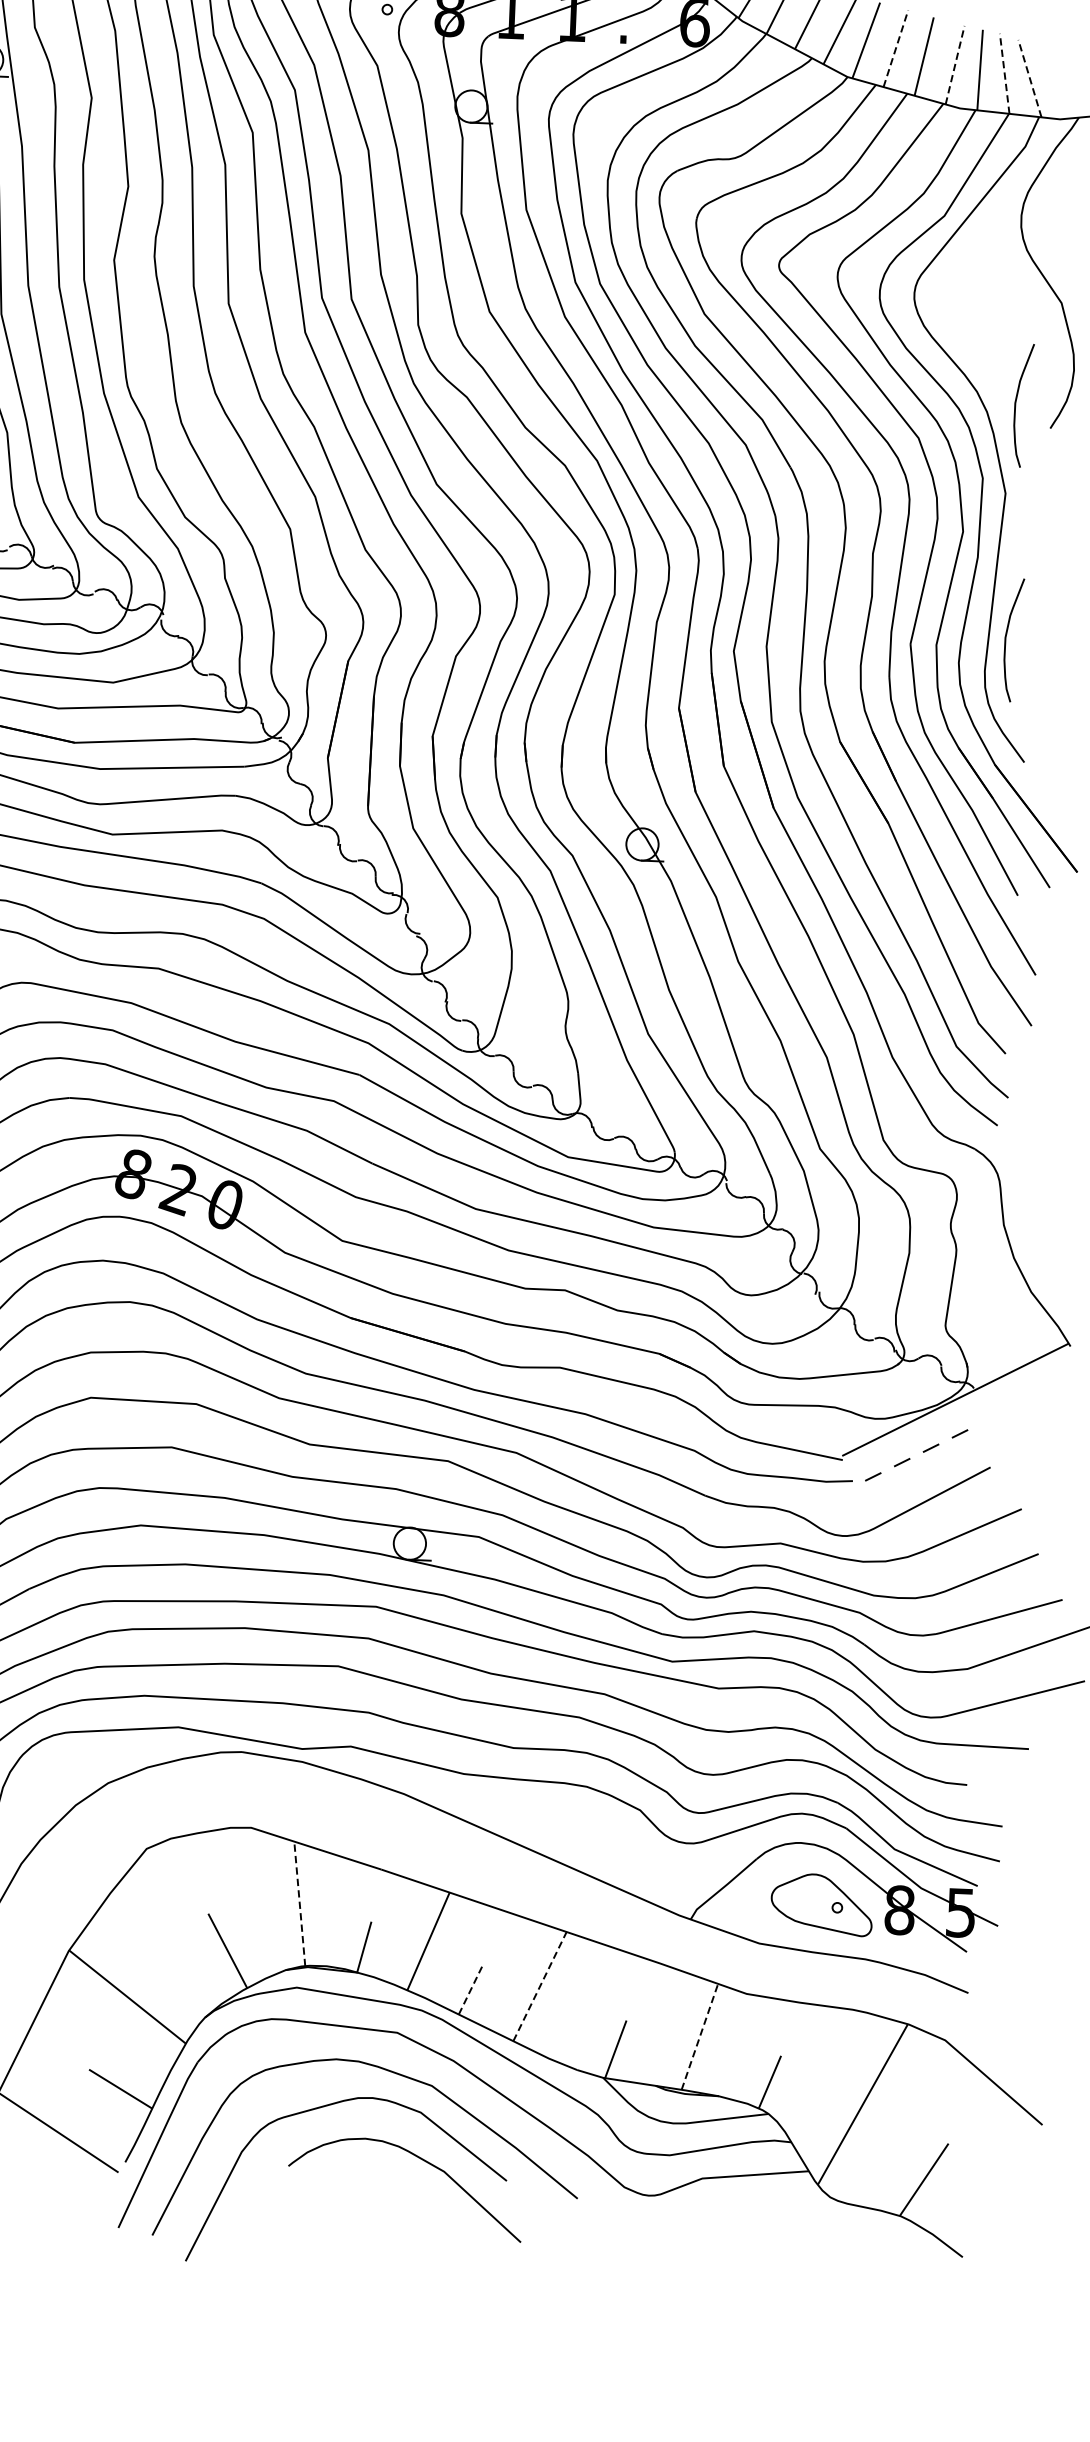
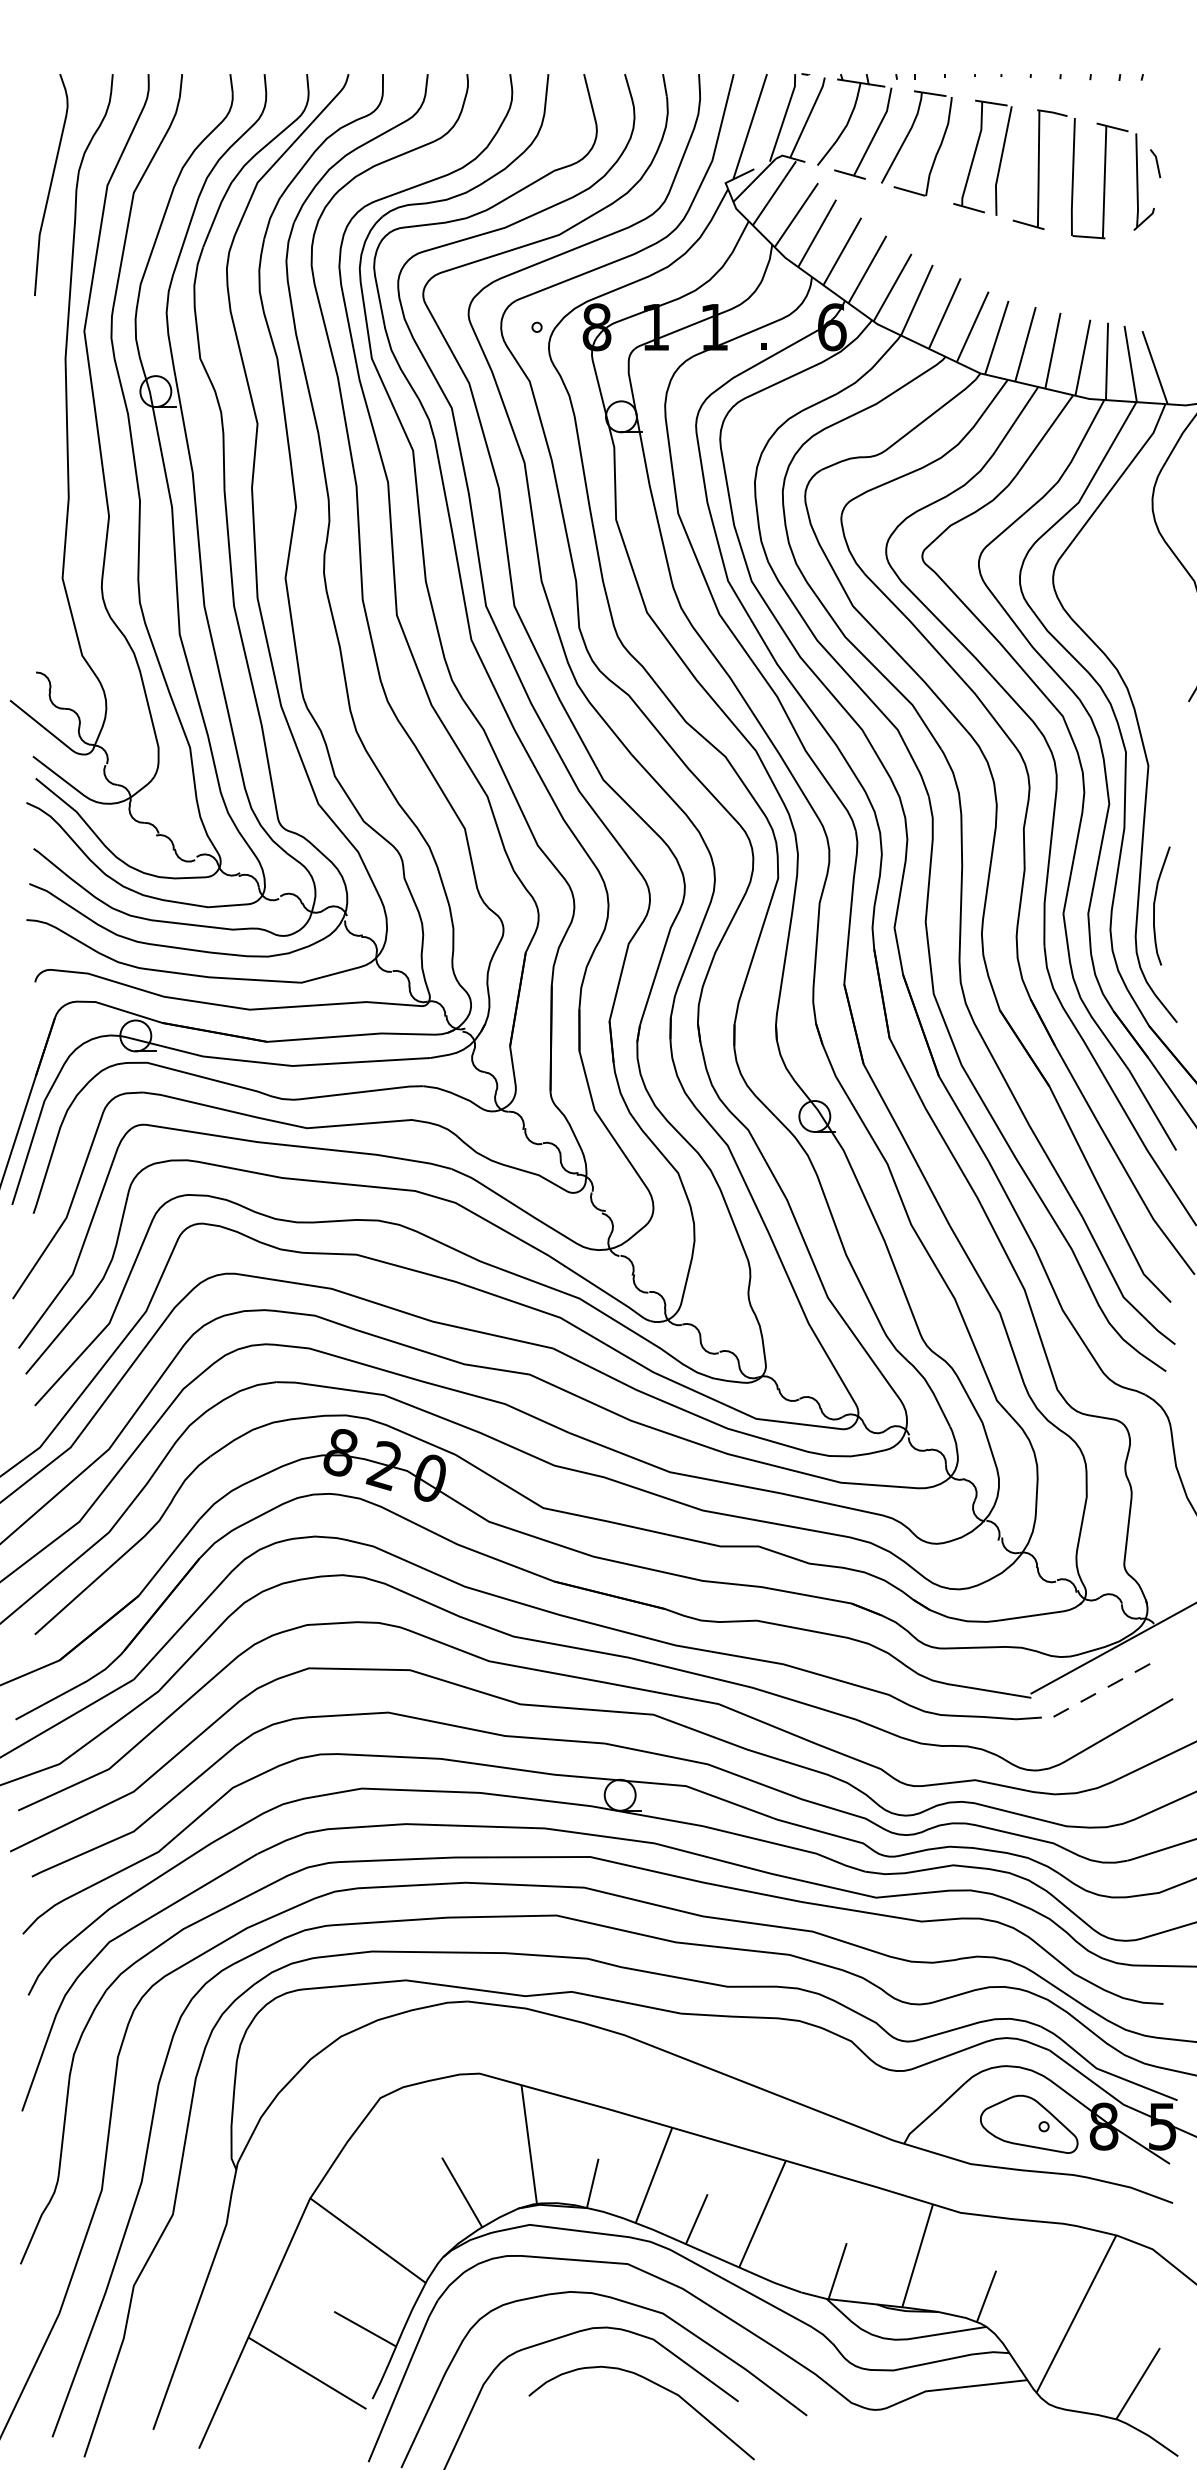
line: (895, 48) -> (1025, 344), dashed -> solid
line: (954, 64) -> (1082, 357), dashed -> solid
line: (1004, 74) -> (1130, 364), dashed -> solid
line: (1030, 78) -> (1155, 367), dashed -> solid
curve: (1016, 402) -> (1155, 678), removed
line: (300, 1903) -> (529, 2144), dashed -> solid
line: (539, 1985) -> (762, 2213), dashed -> solid
line: (472, 1988) -> (697, 2218), dashed -> solid
line: (699, 2036) -> (917, 2255), dashed -> solid

